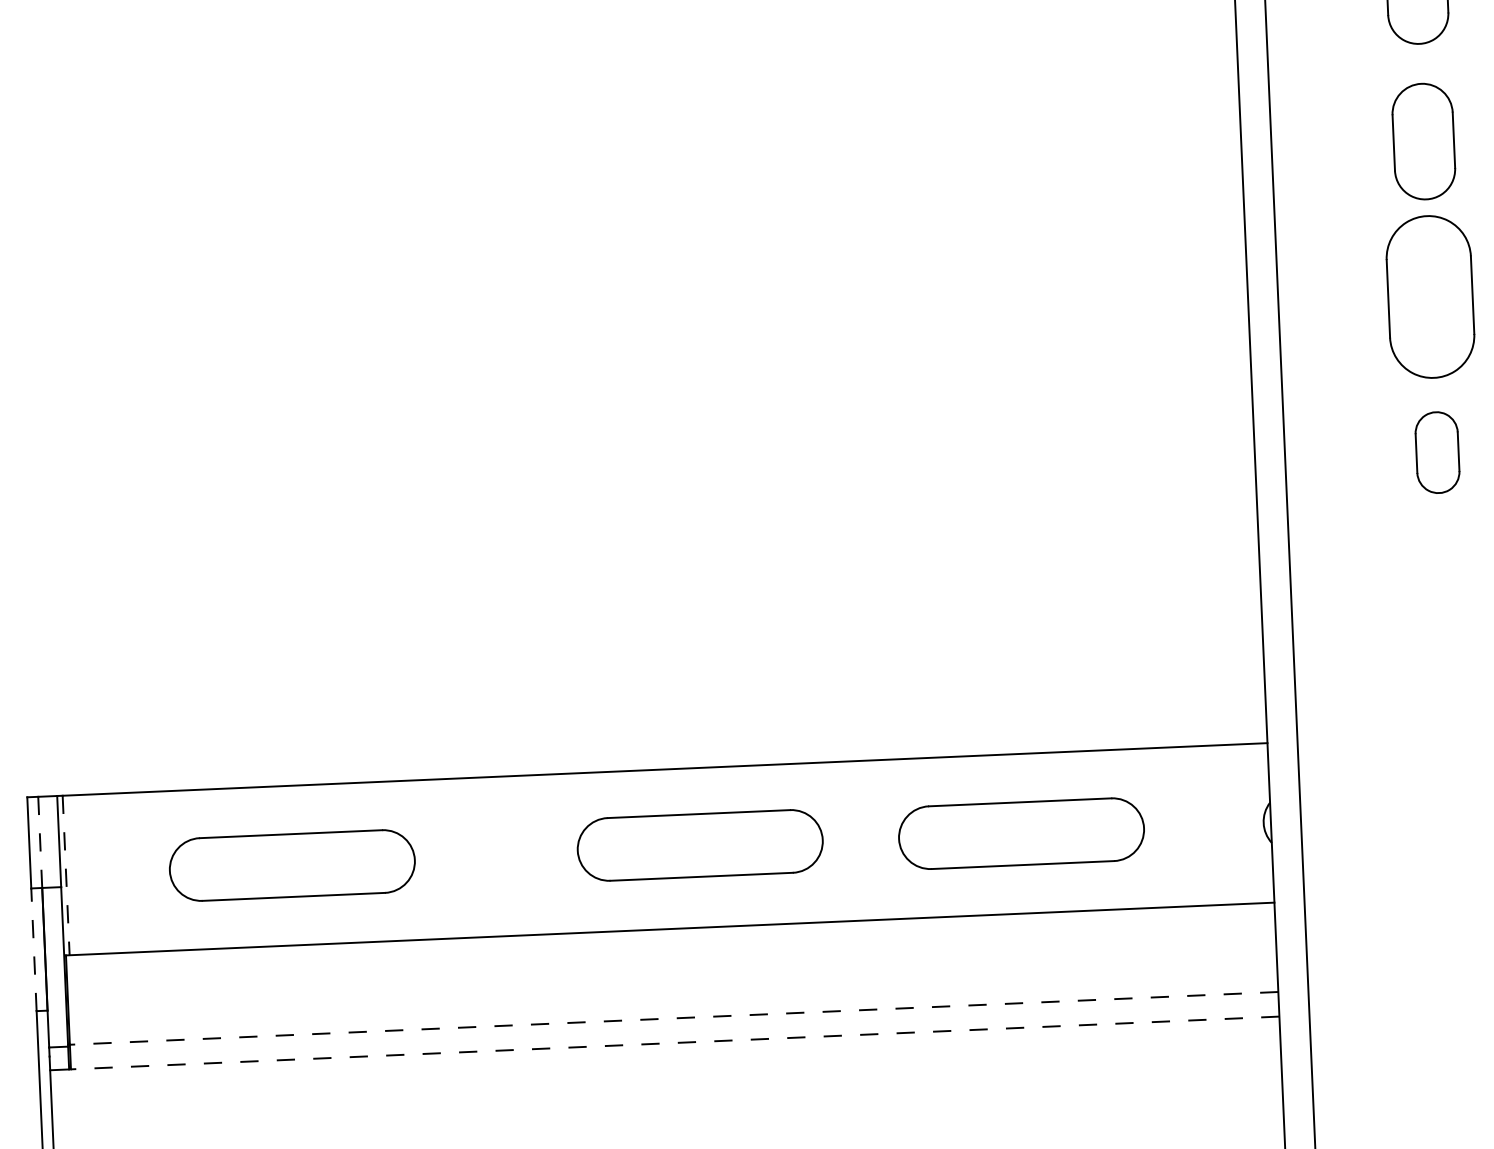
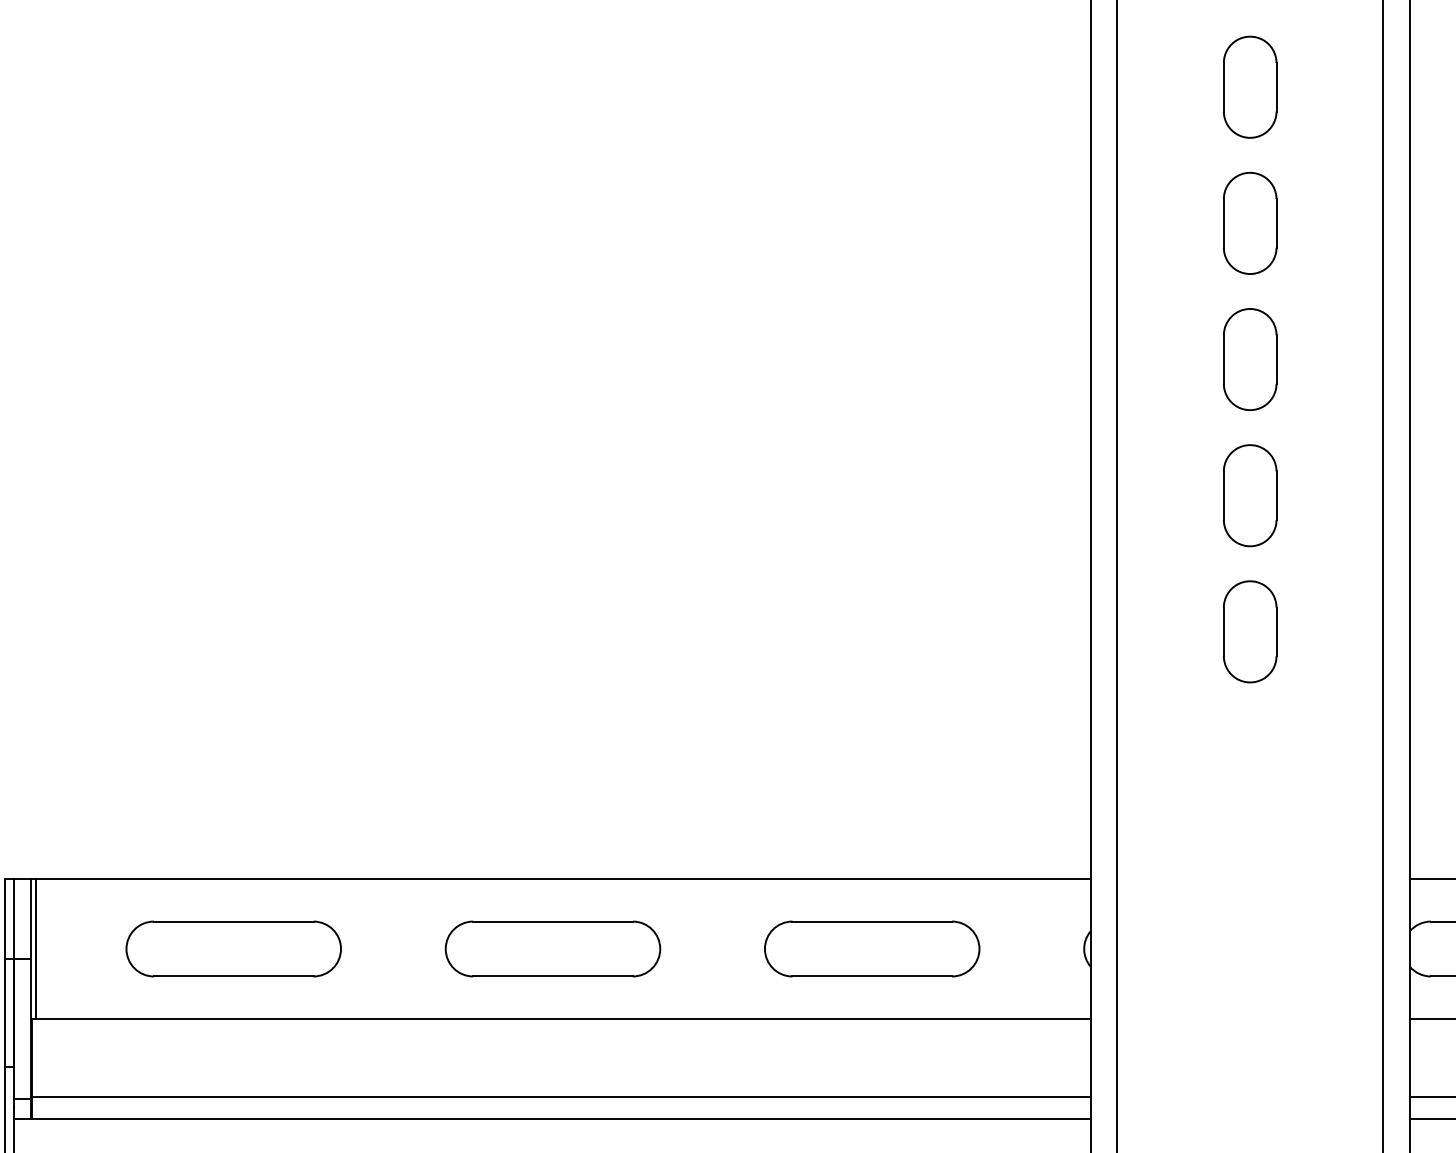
part: (1430, 296) -> (1250, 495), size x0.71
part: (1437, 452) -> (1250, 631), size x1.43
line: (40, 842) -> (14, 919), dashed -> solid
part: (699, 844) -> (552, 948), moved
line: (65, 875) -> (35, 949), dashed -> solid
line: (33, 949) -> (4, 1012), dashed -> solid
line: (674, 1018) -> (561, 1097), dashed -> solid
line: (675, 1042) -> (561, 1118), dashed -> solid

